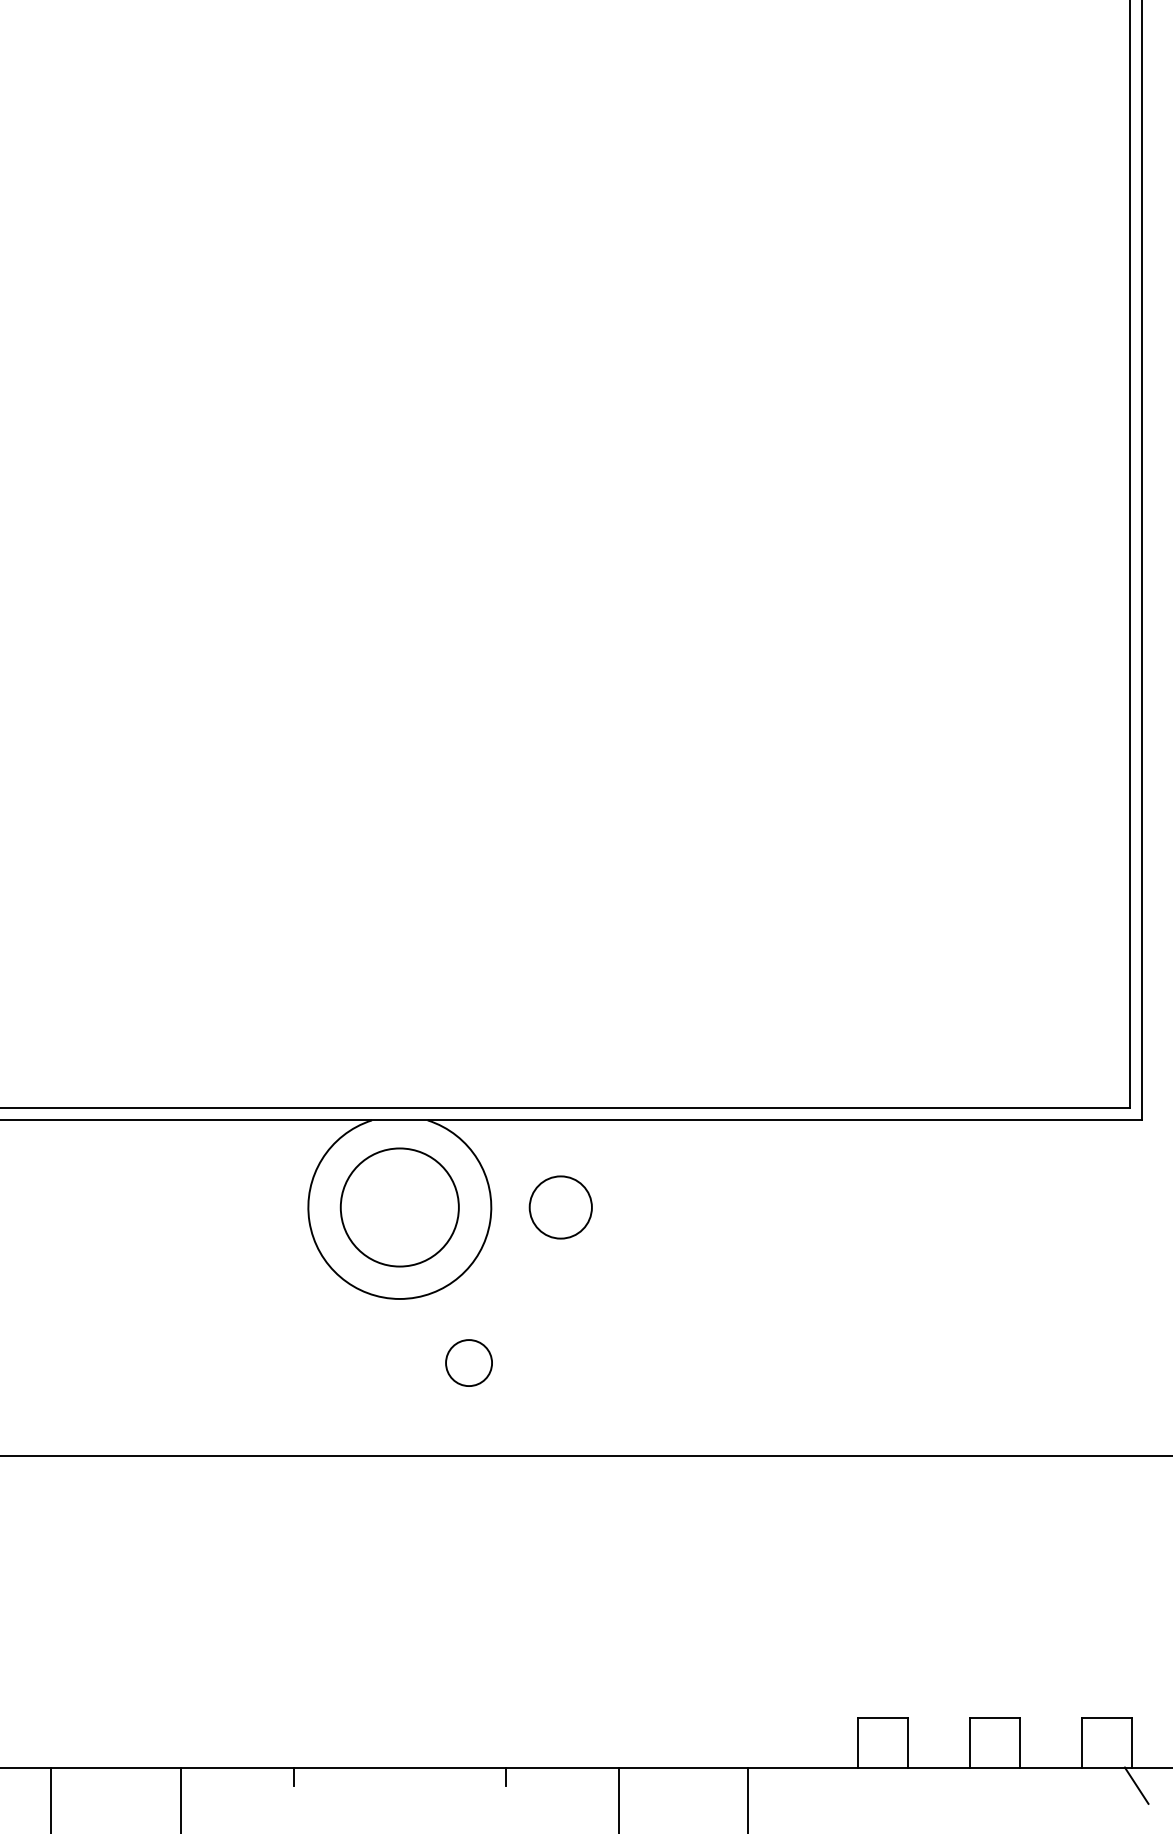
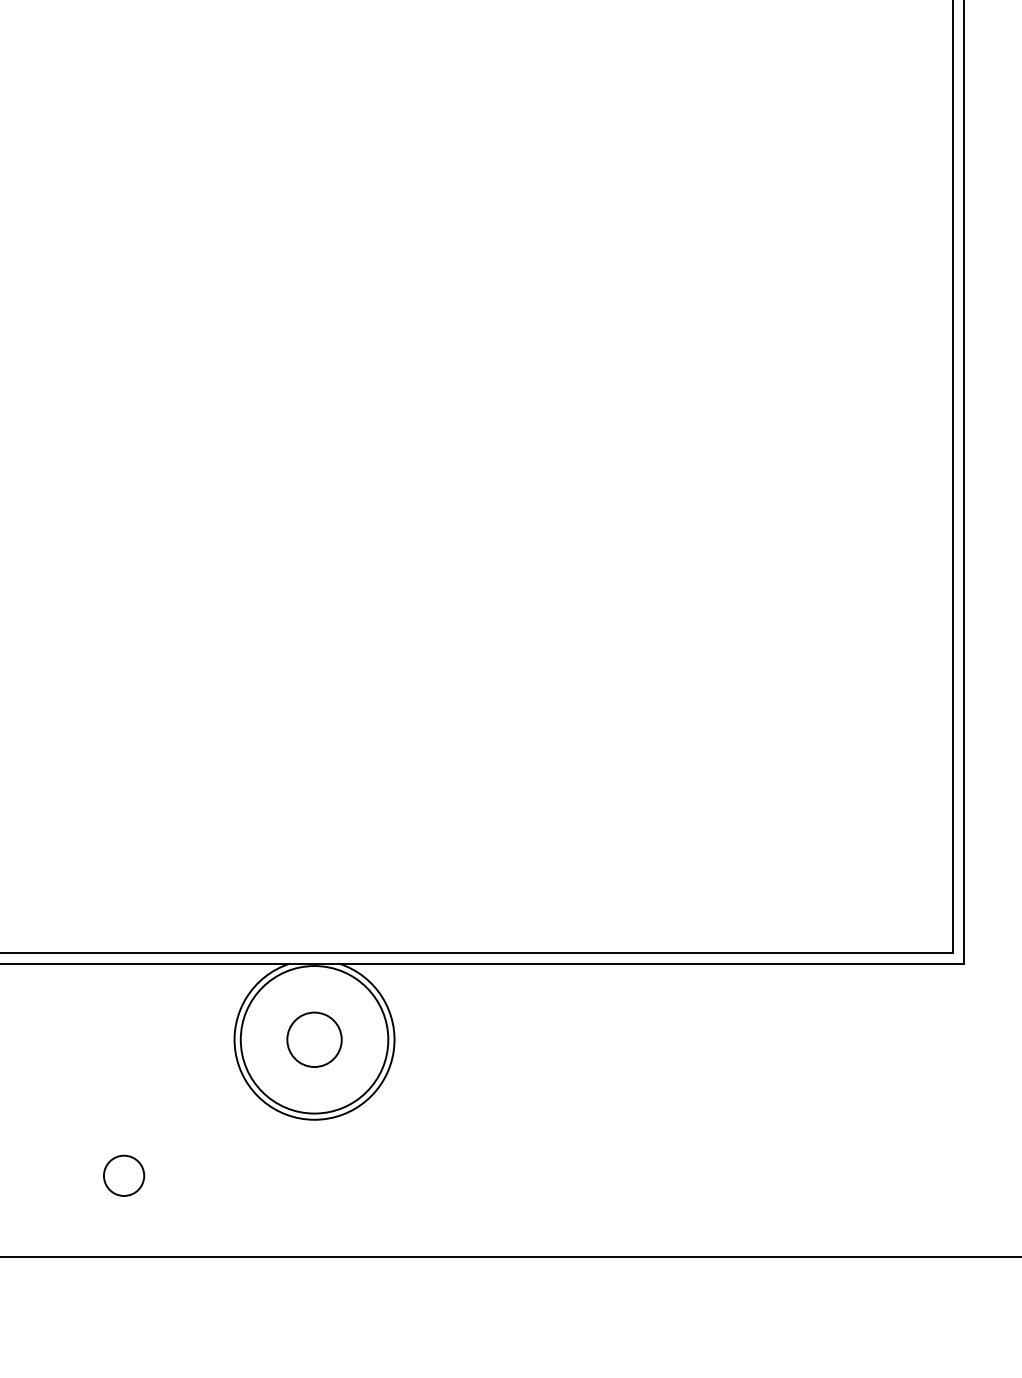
circle: (399, 1207) -> (314, 1039), size x1.43
circle: (560, 1207) -> (314, 1039), moved
circle: (468, 1362) -> (123, 1175), moved

